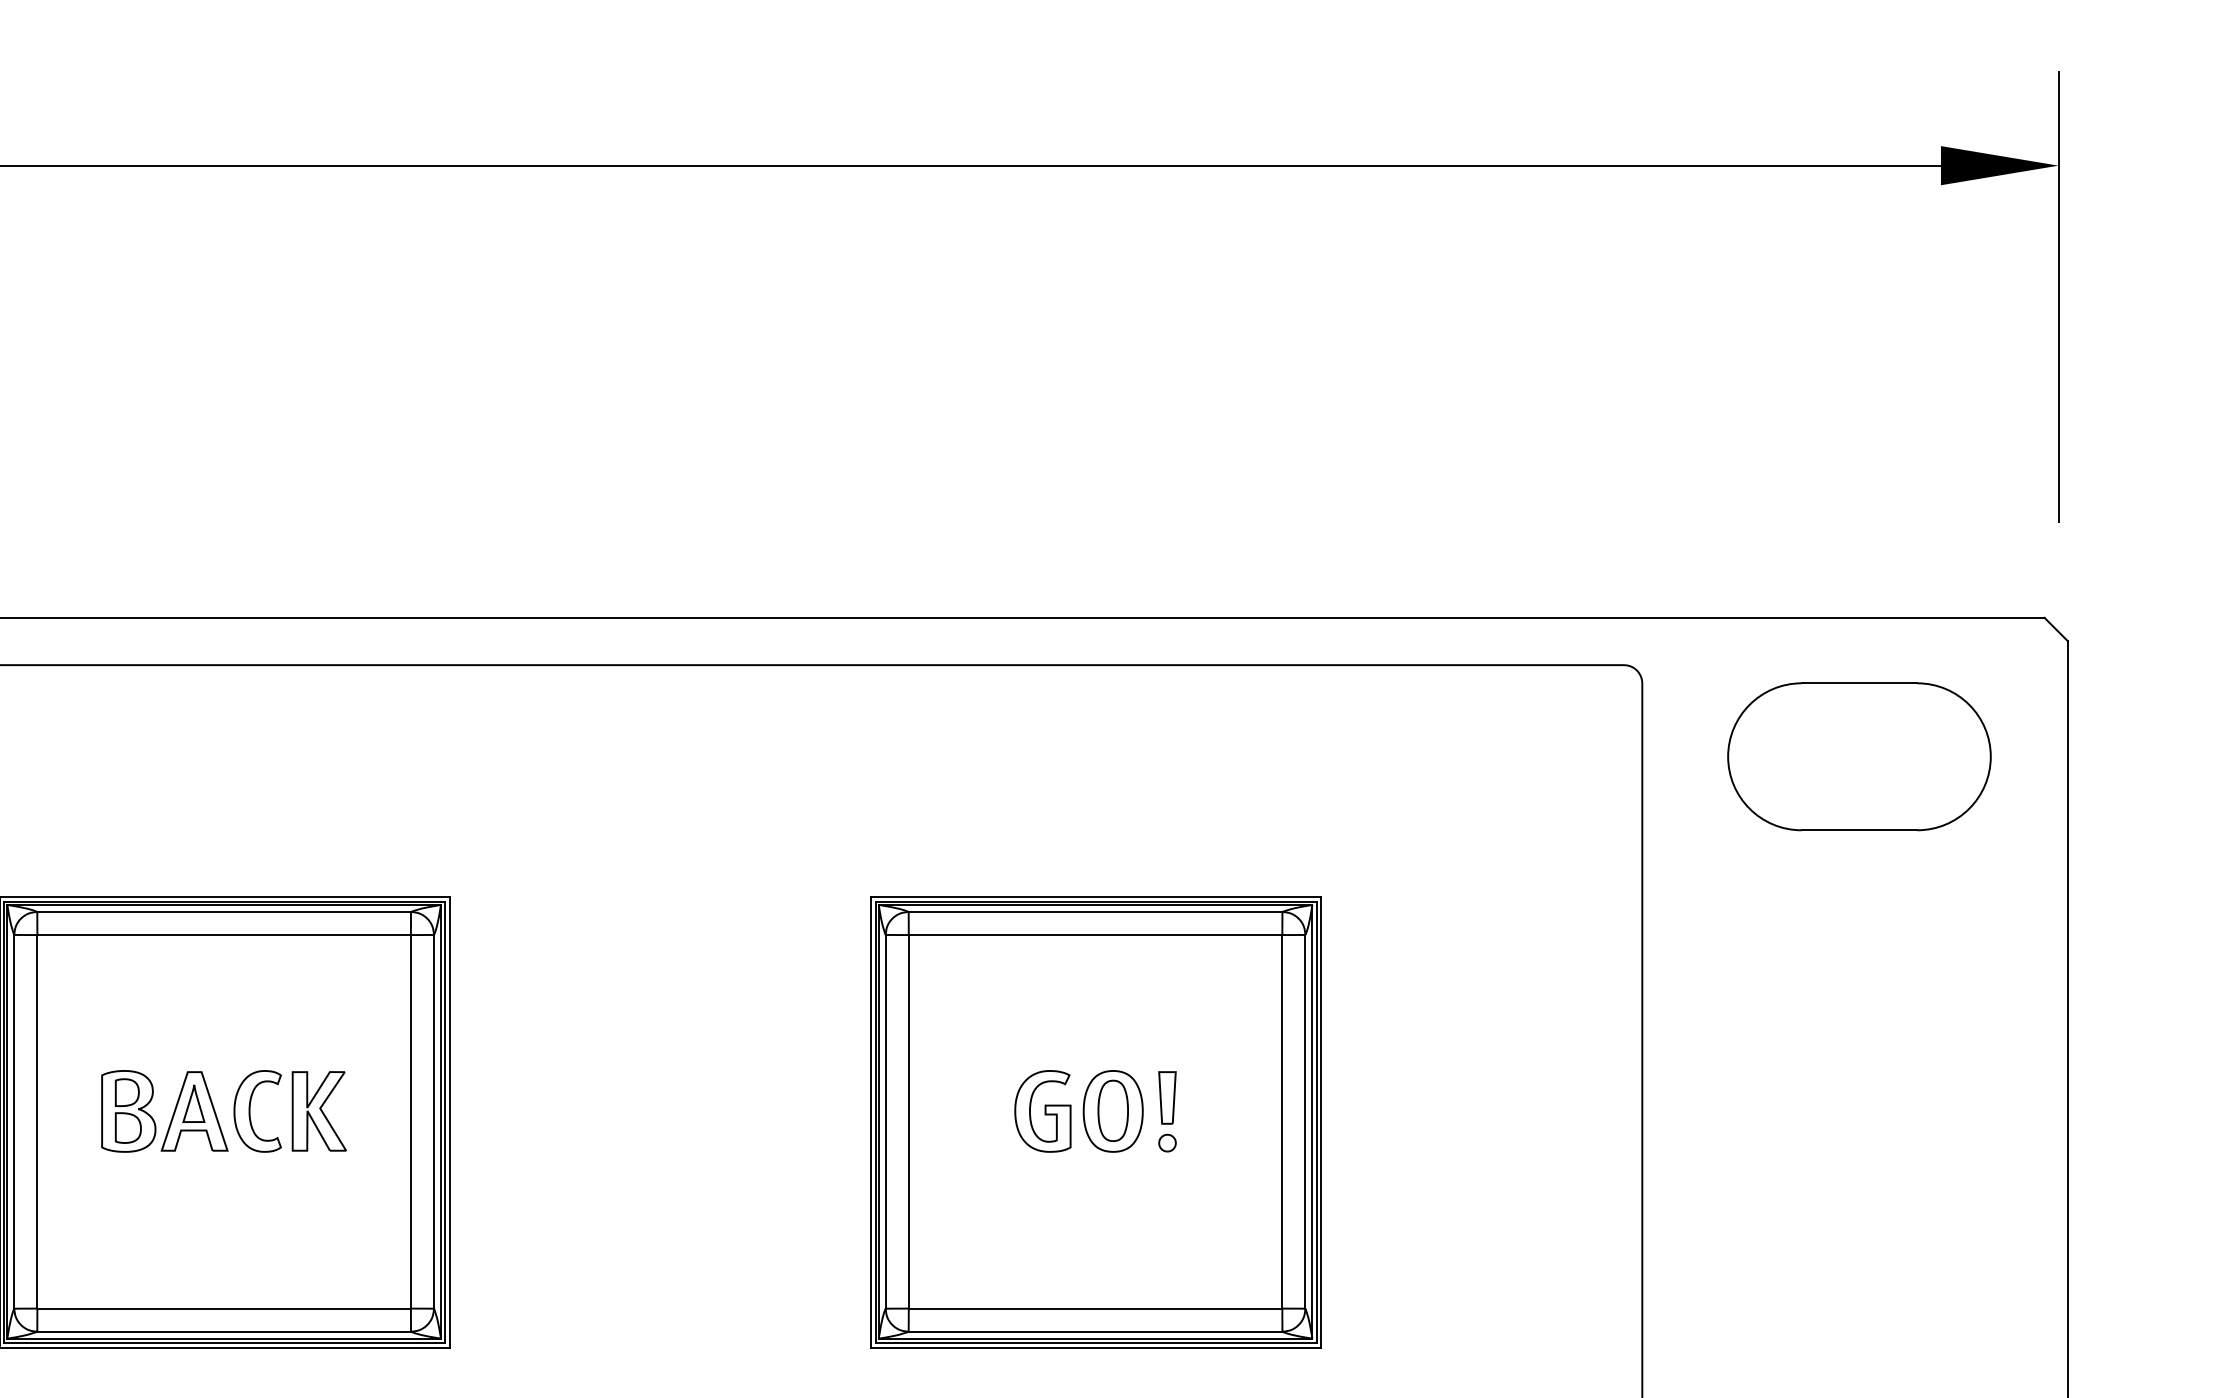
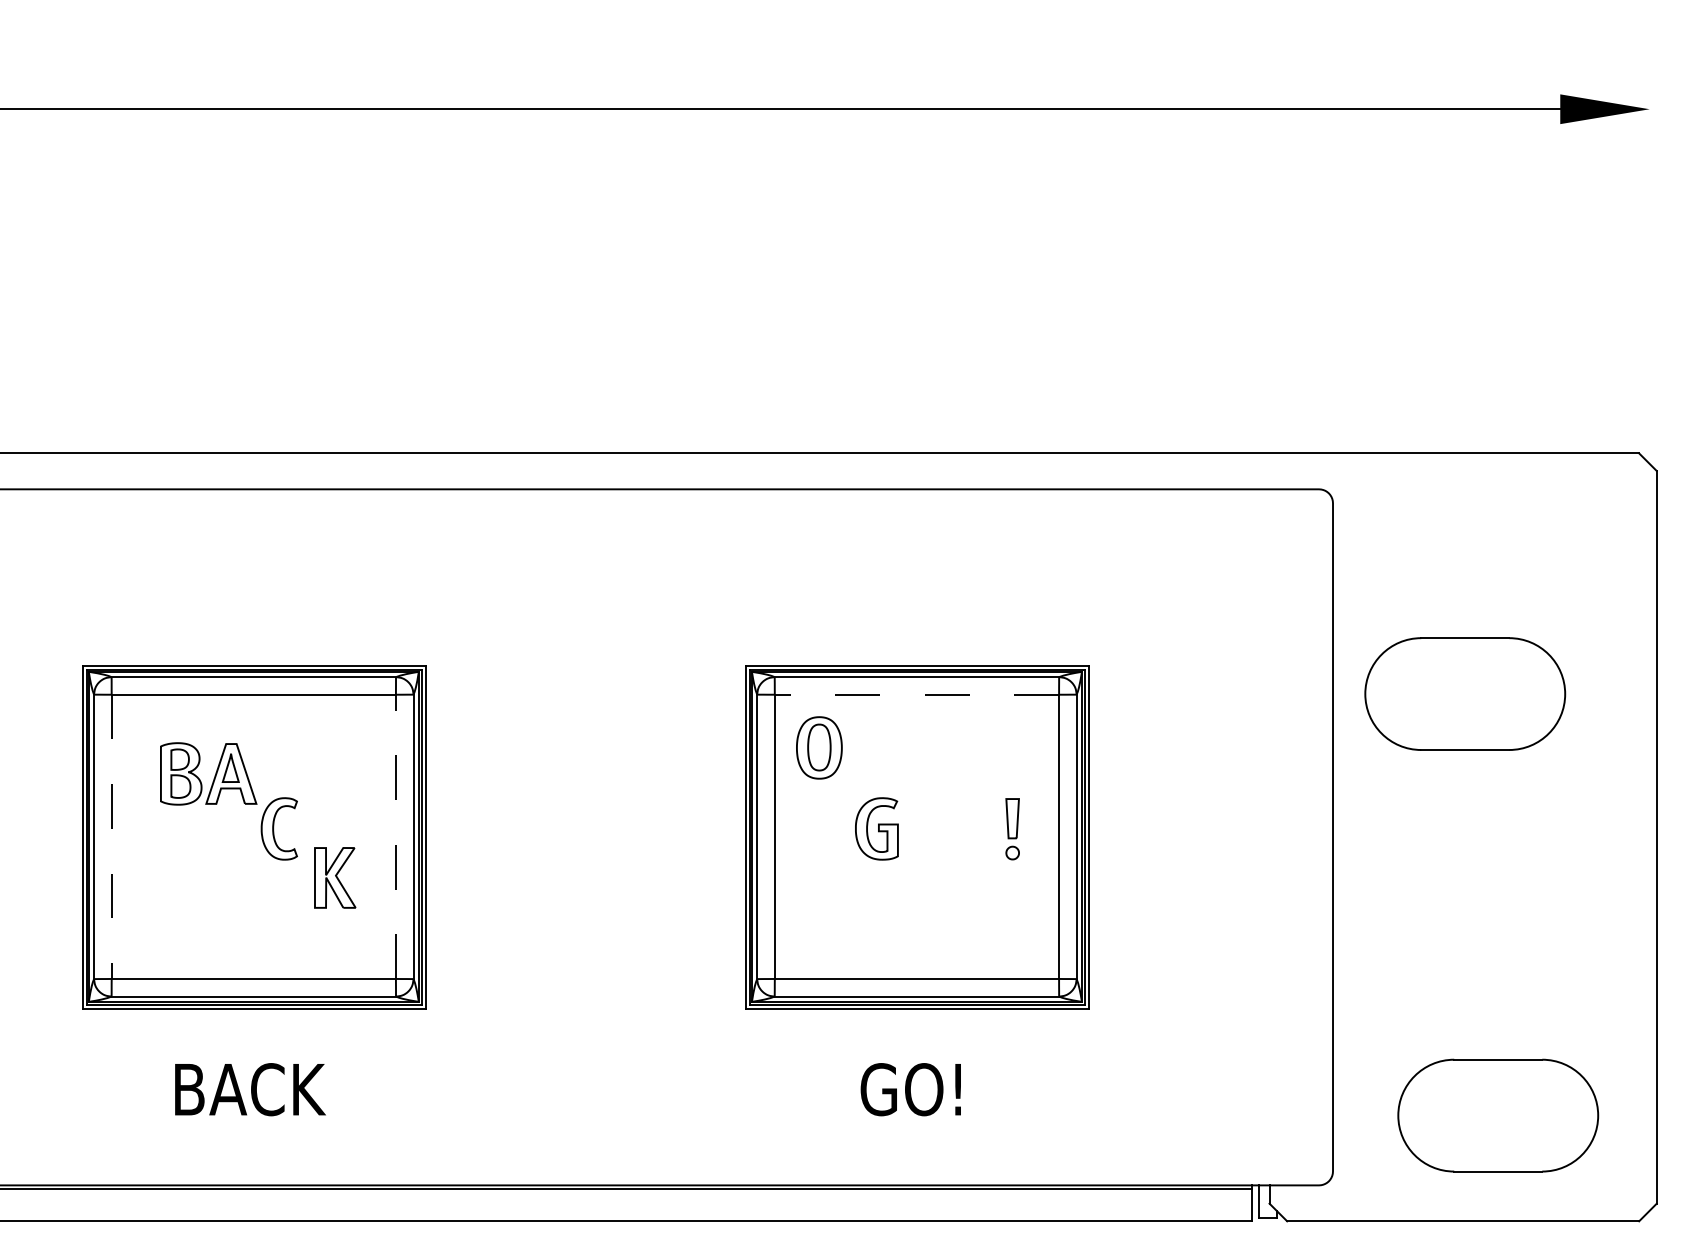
line: (2058, 296) -> (1649, 208), removed
part: (1859, 756) -> (1465, 693), moved
line: (1094, 934) -> (916, 694), solid -> dashed
part: (319, 1110) -> (335, 877), moved
part: (1113, 1110) -> (819, 747), moved
part: (1167, 1112) -> (1012, 829), moved
part: (172, 1113) -> (214, 775), moved
line: (410, 1121) -> (395, 836), solid -> dashed
line: (37, 1122) -> (111, 837), solid -> dashed

